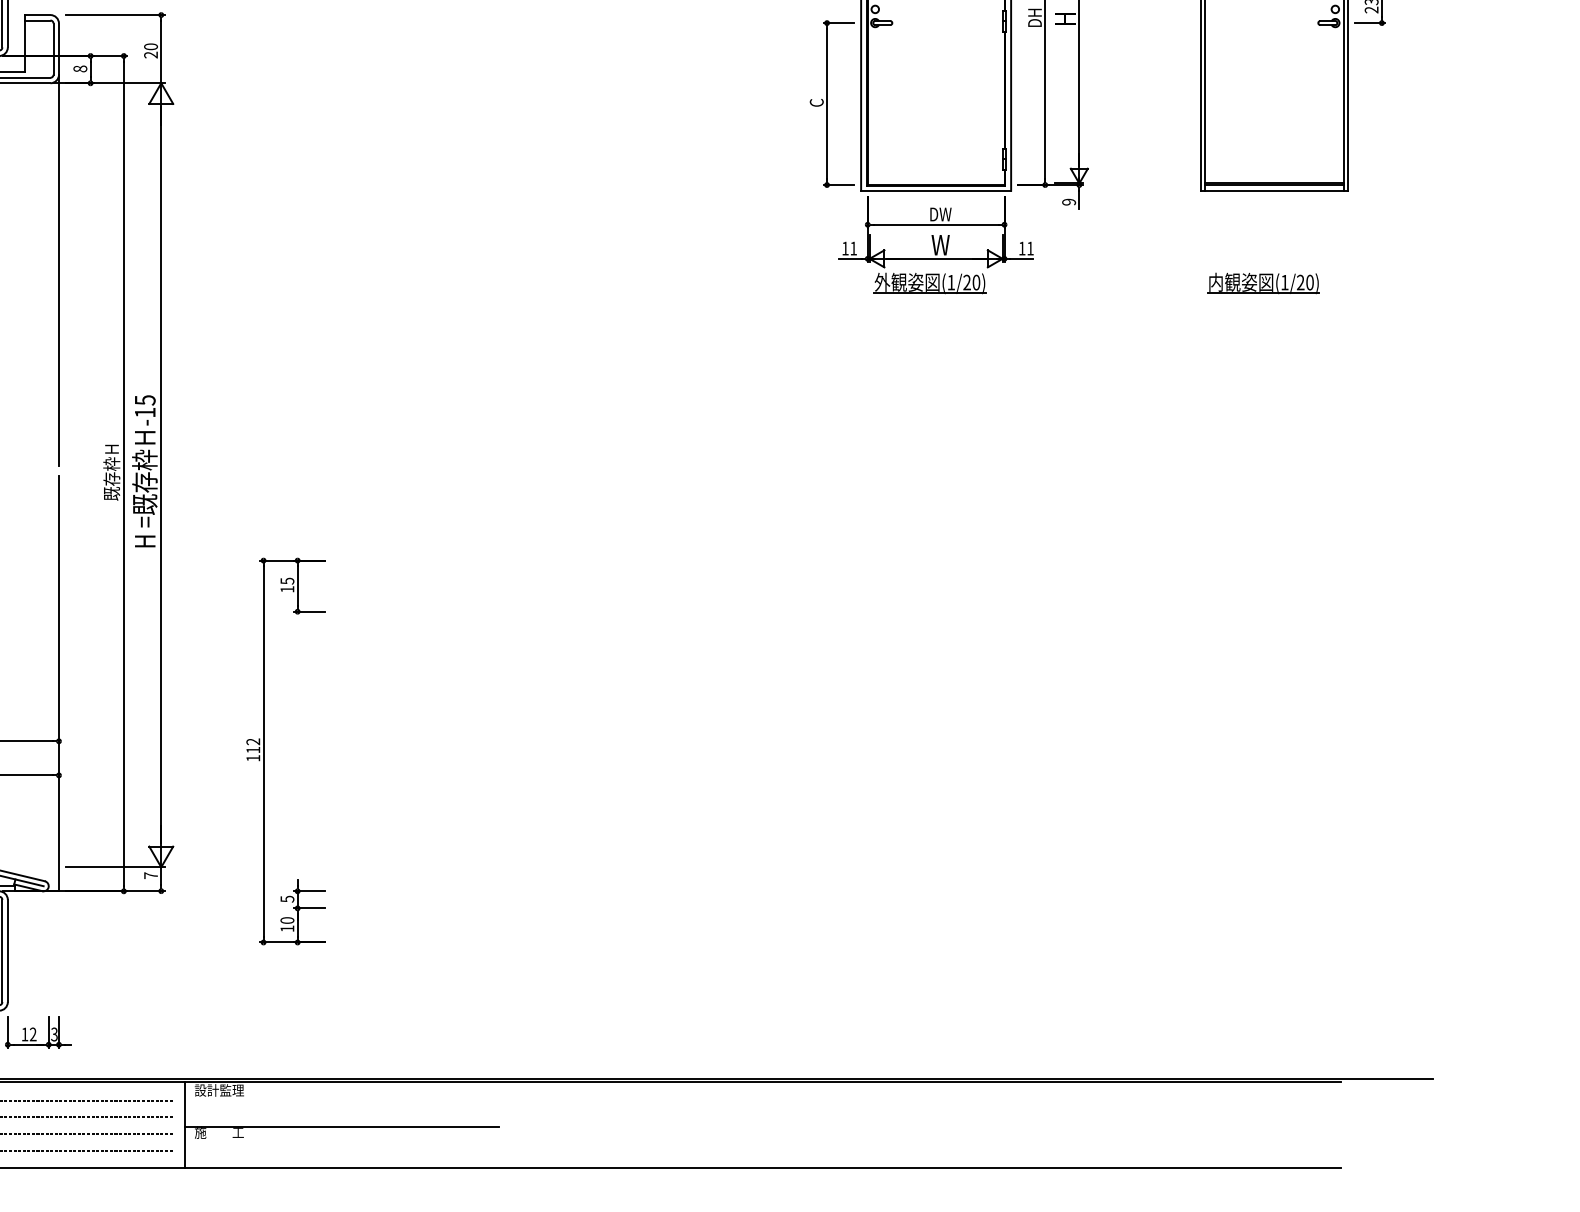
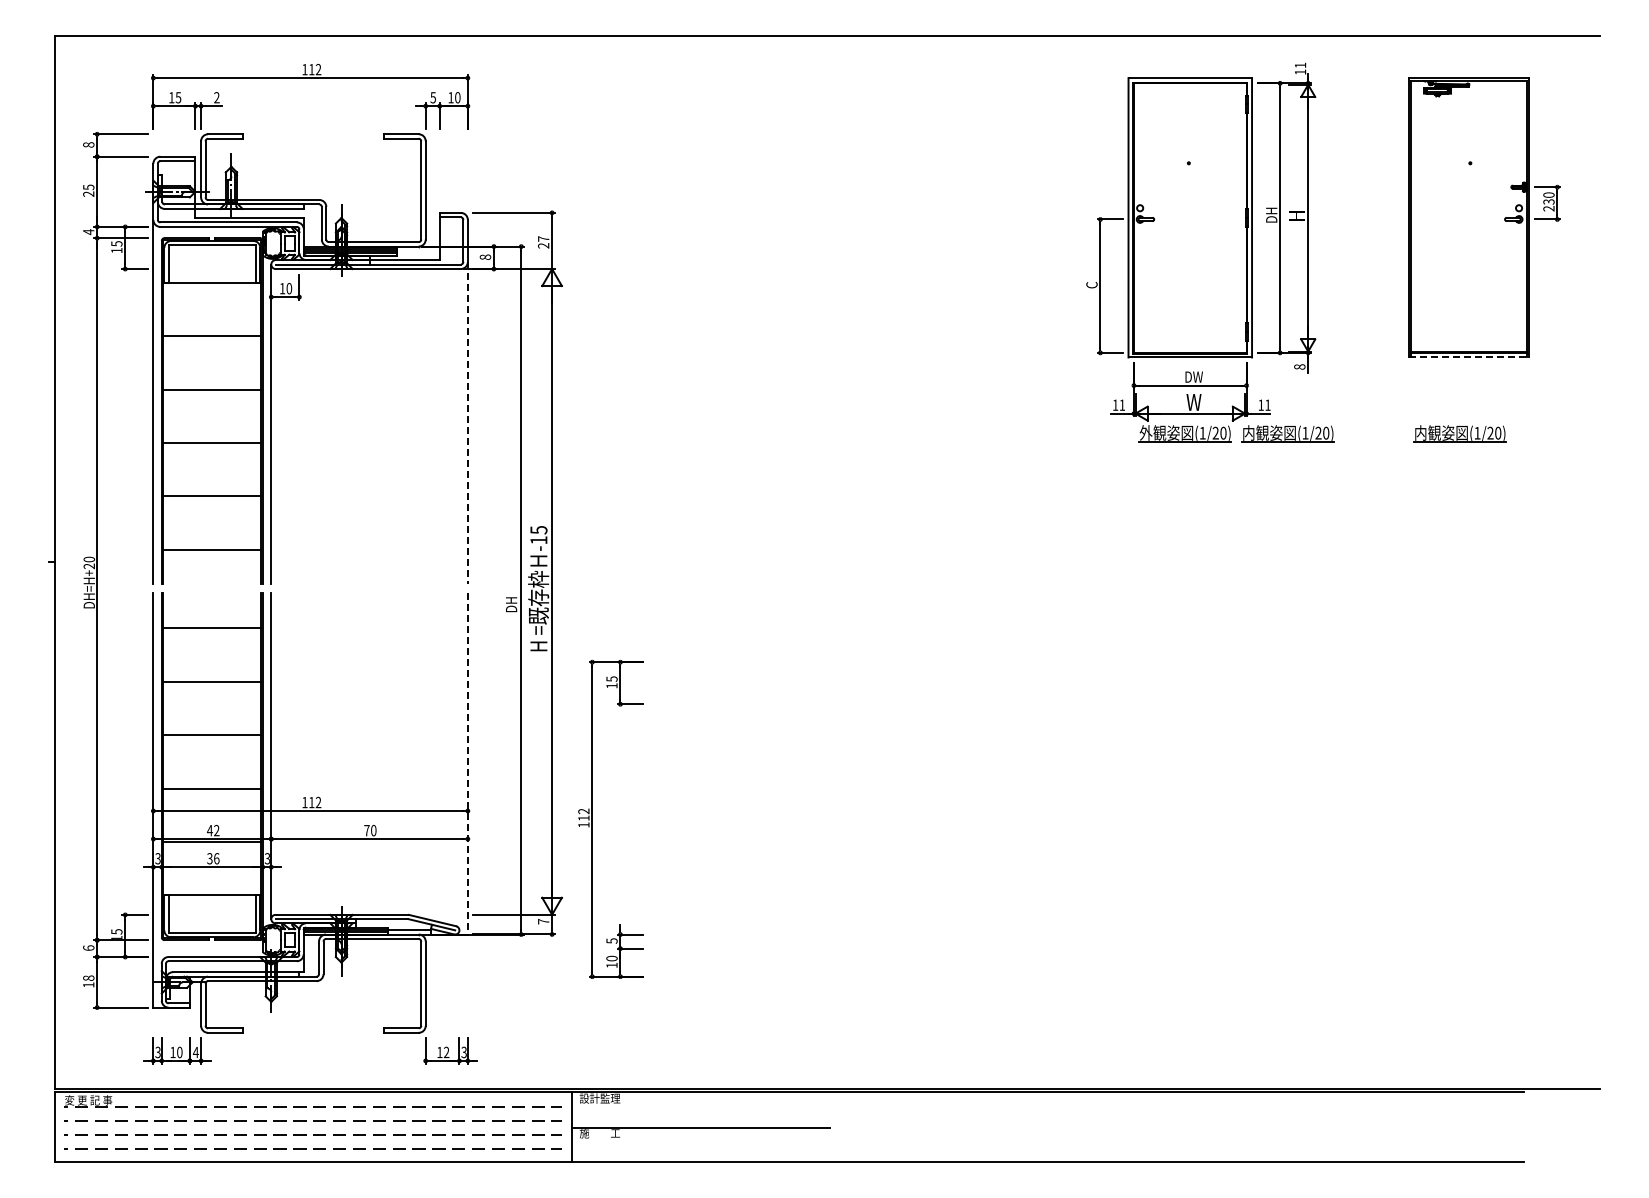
text: (150, 46) -> (543, 238), 20 -> 27
line: (1275, 190) -> (1469, 357), solid -> dashed
text: (1068, 201) -> (1299, 366), 9 -> 8
line: (58, 270) -> (467, 423), solid -> dashed
part: (1054, 282) -> (1287, 433), added
text: (111, 472) -> (511, 589), 既存枠Ｈ -> DH
line: (58, 683) -> (467, 763), solid -> dashed
part: (263, 750) -> (592, 818), moved

